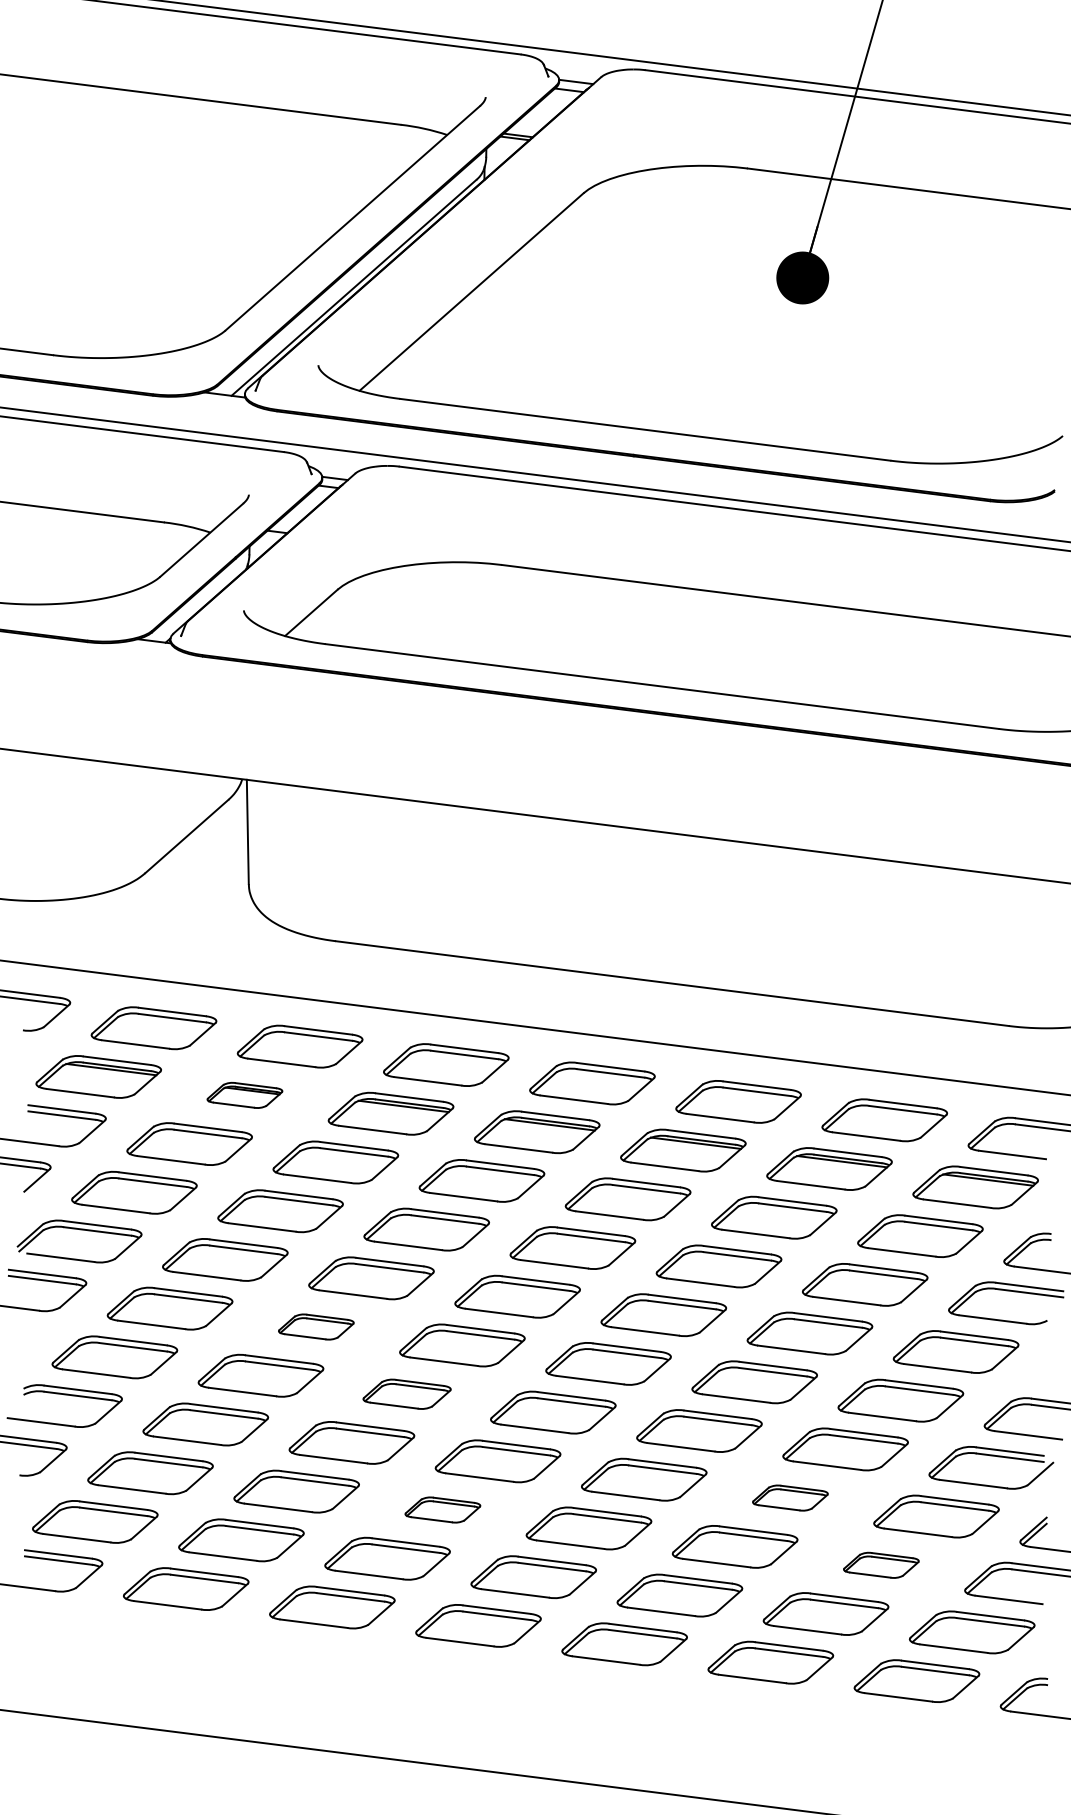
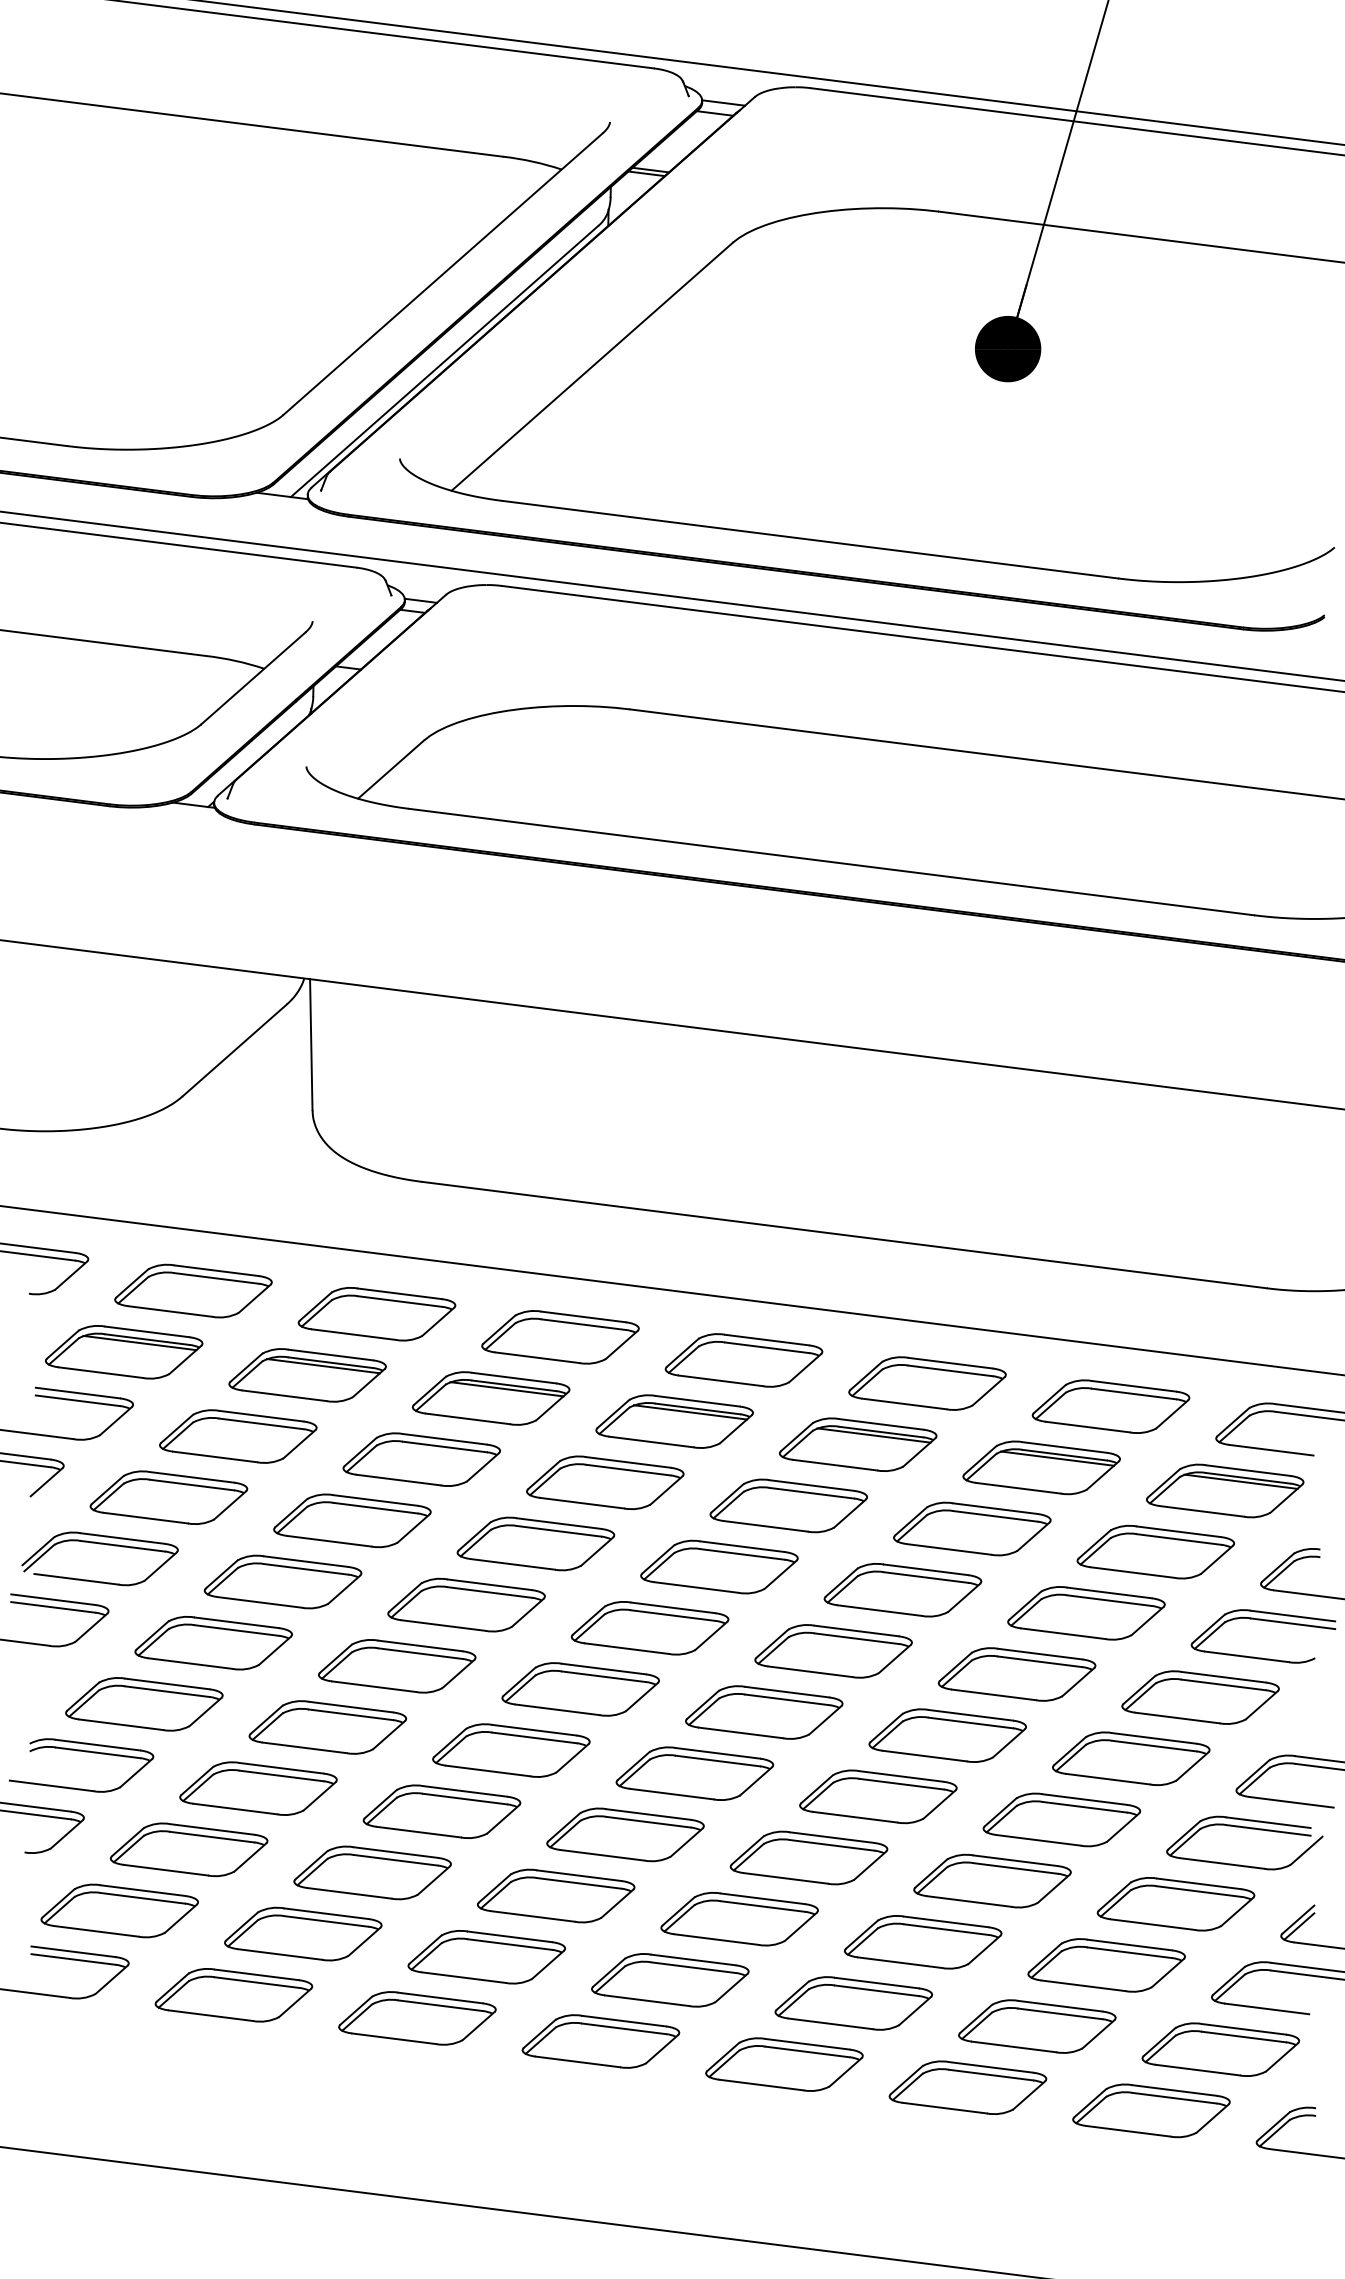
part: (244, 1095) -> (307, 1375), size x1.67
part: (316, 1326) -> (397, 1665), size x1.67
part: (406, 1394) -> (510, 1750), size x1.43
part: (790, 1497) -> (992, 1880), size x1.67
part: (442, 1509) -> (555, 1895), size x1.67
part: (881, 1565) -> (1106, 1965), size x1.67

